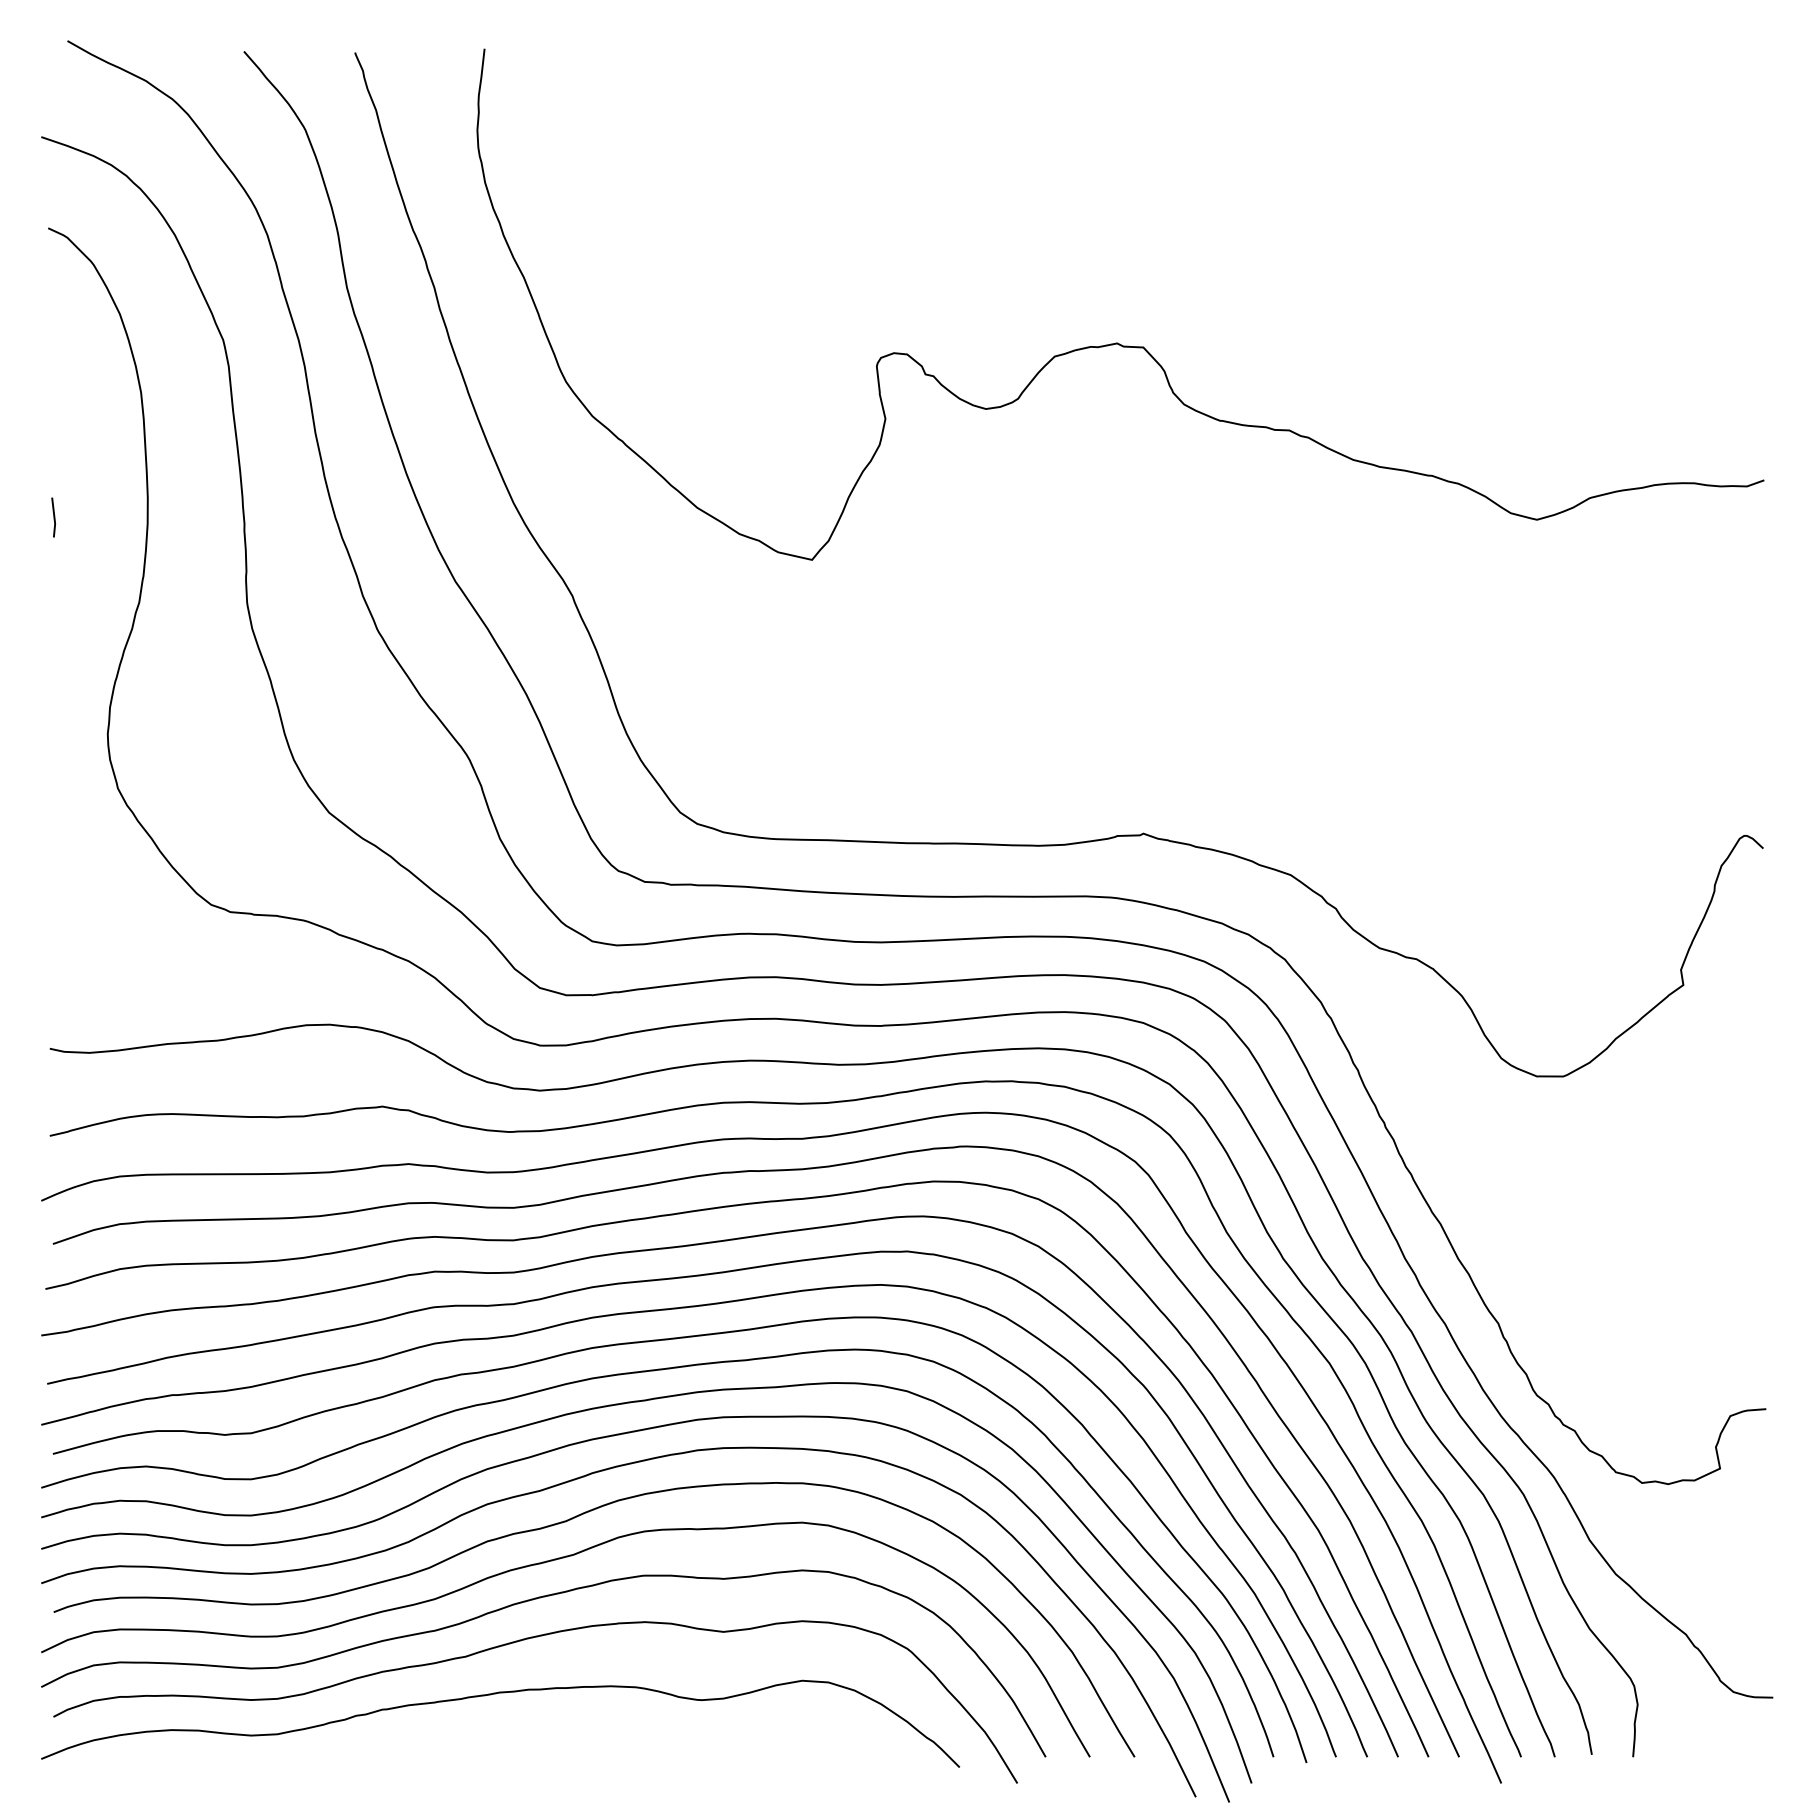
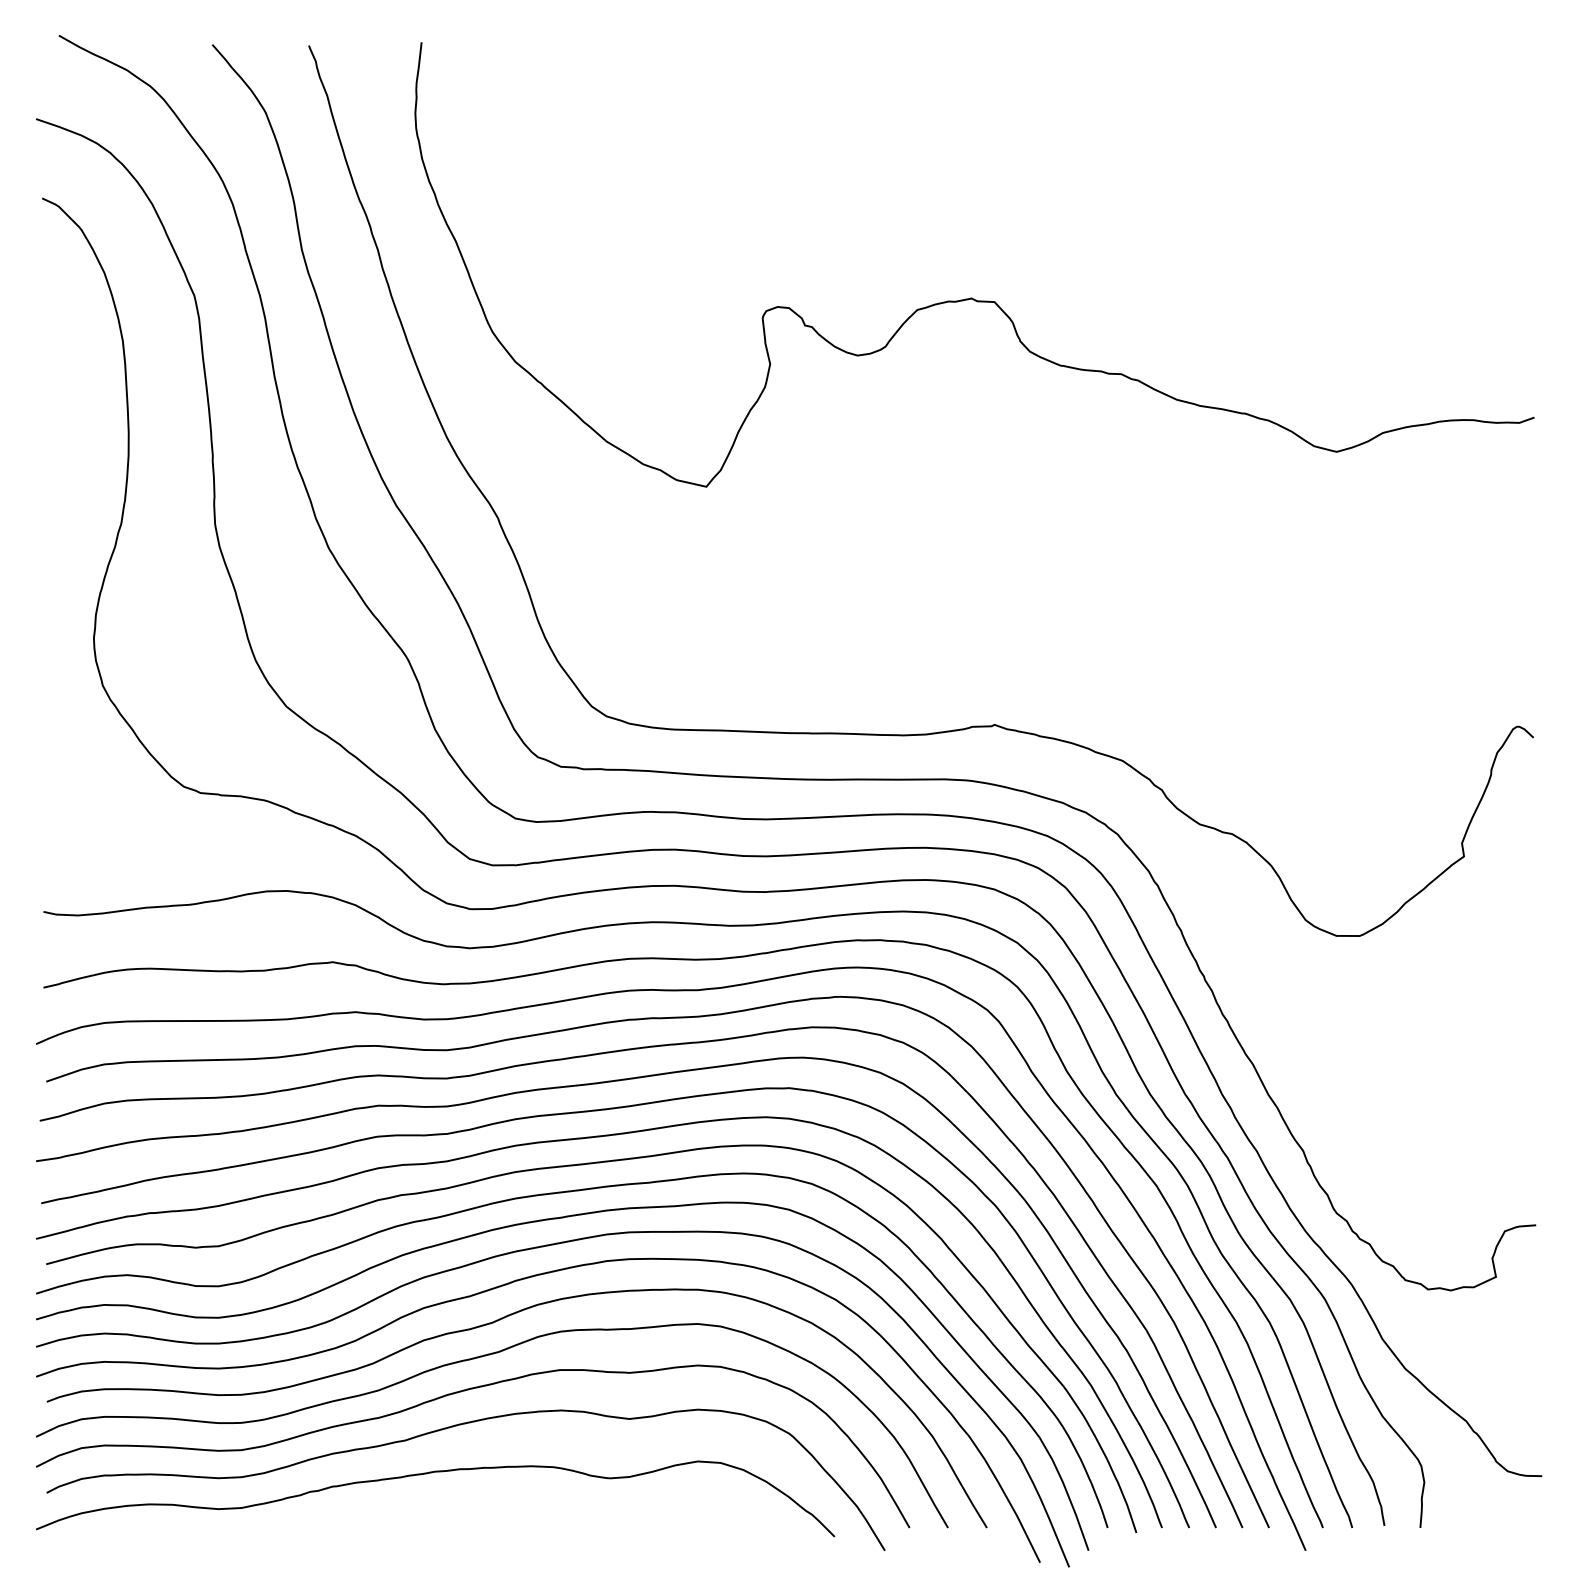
line: (53, 517) -> (46, 449), removed

